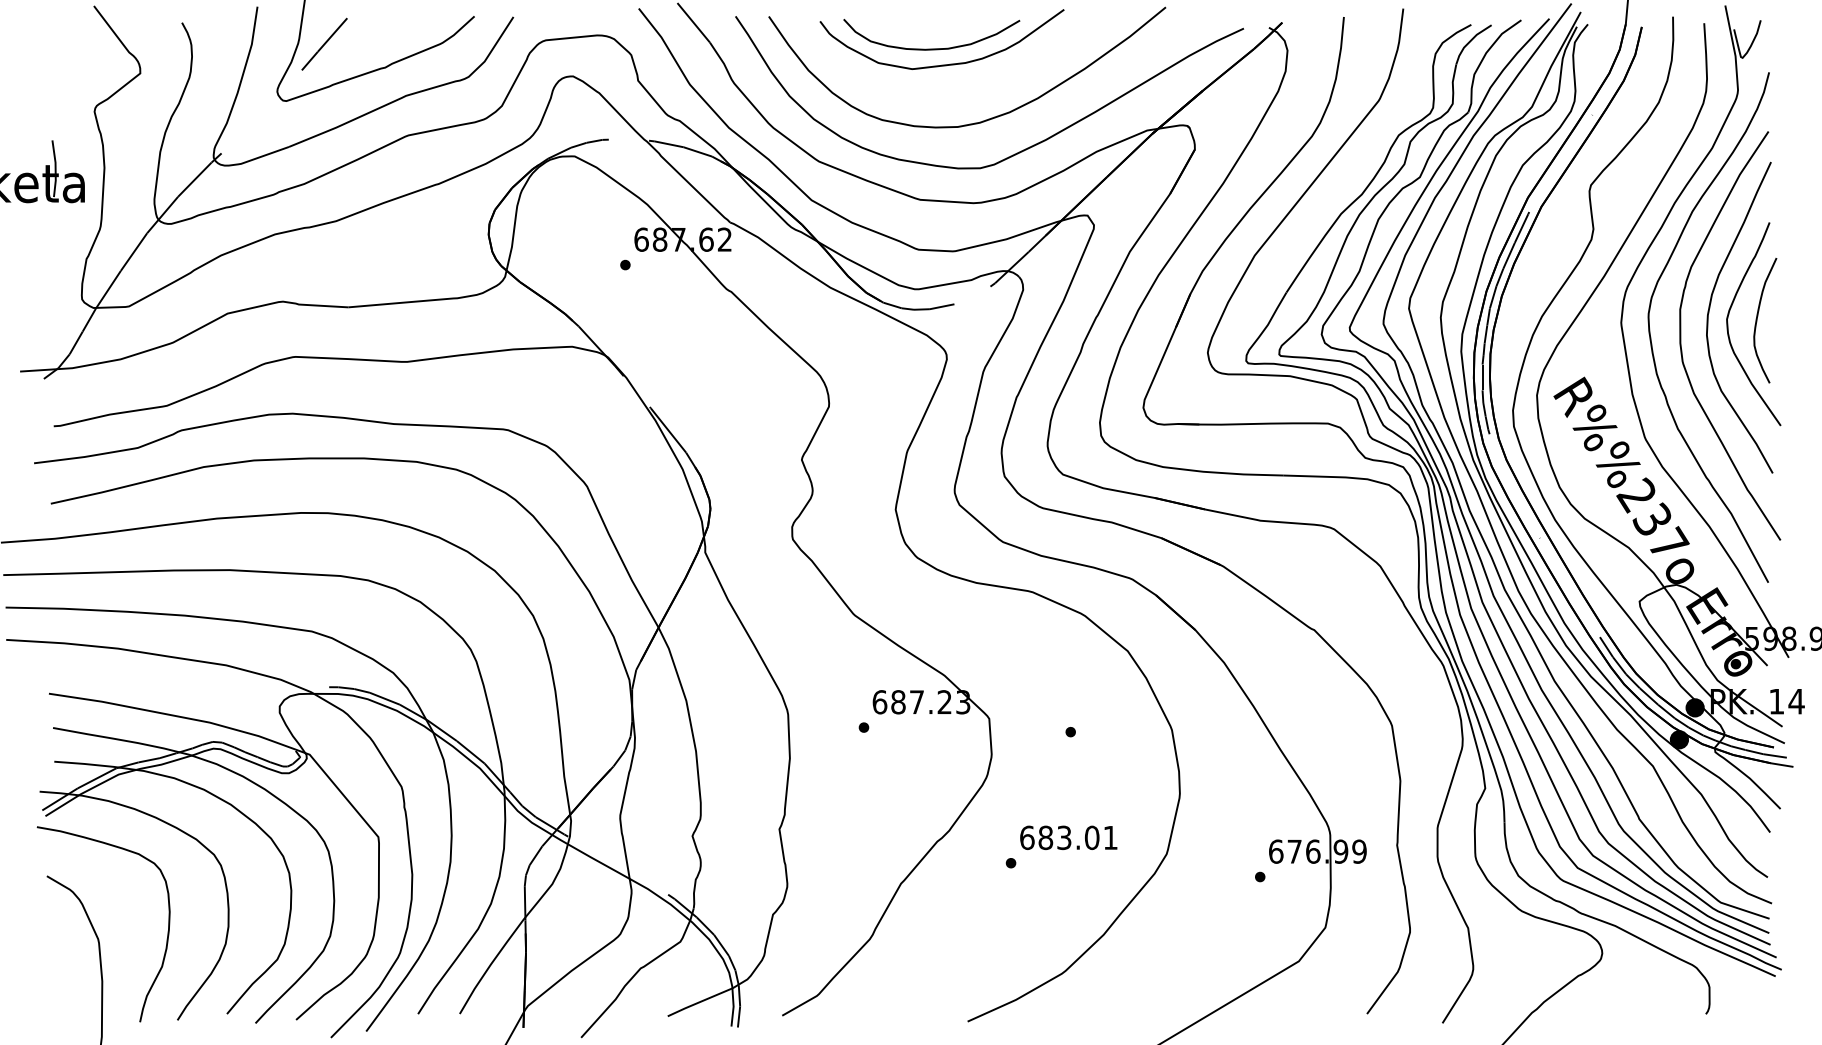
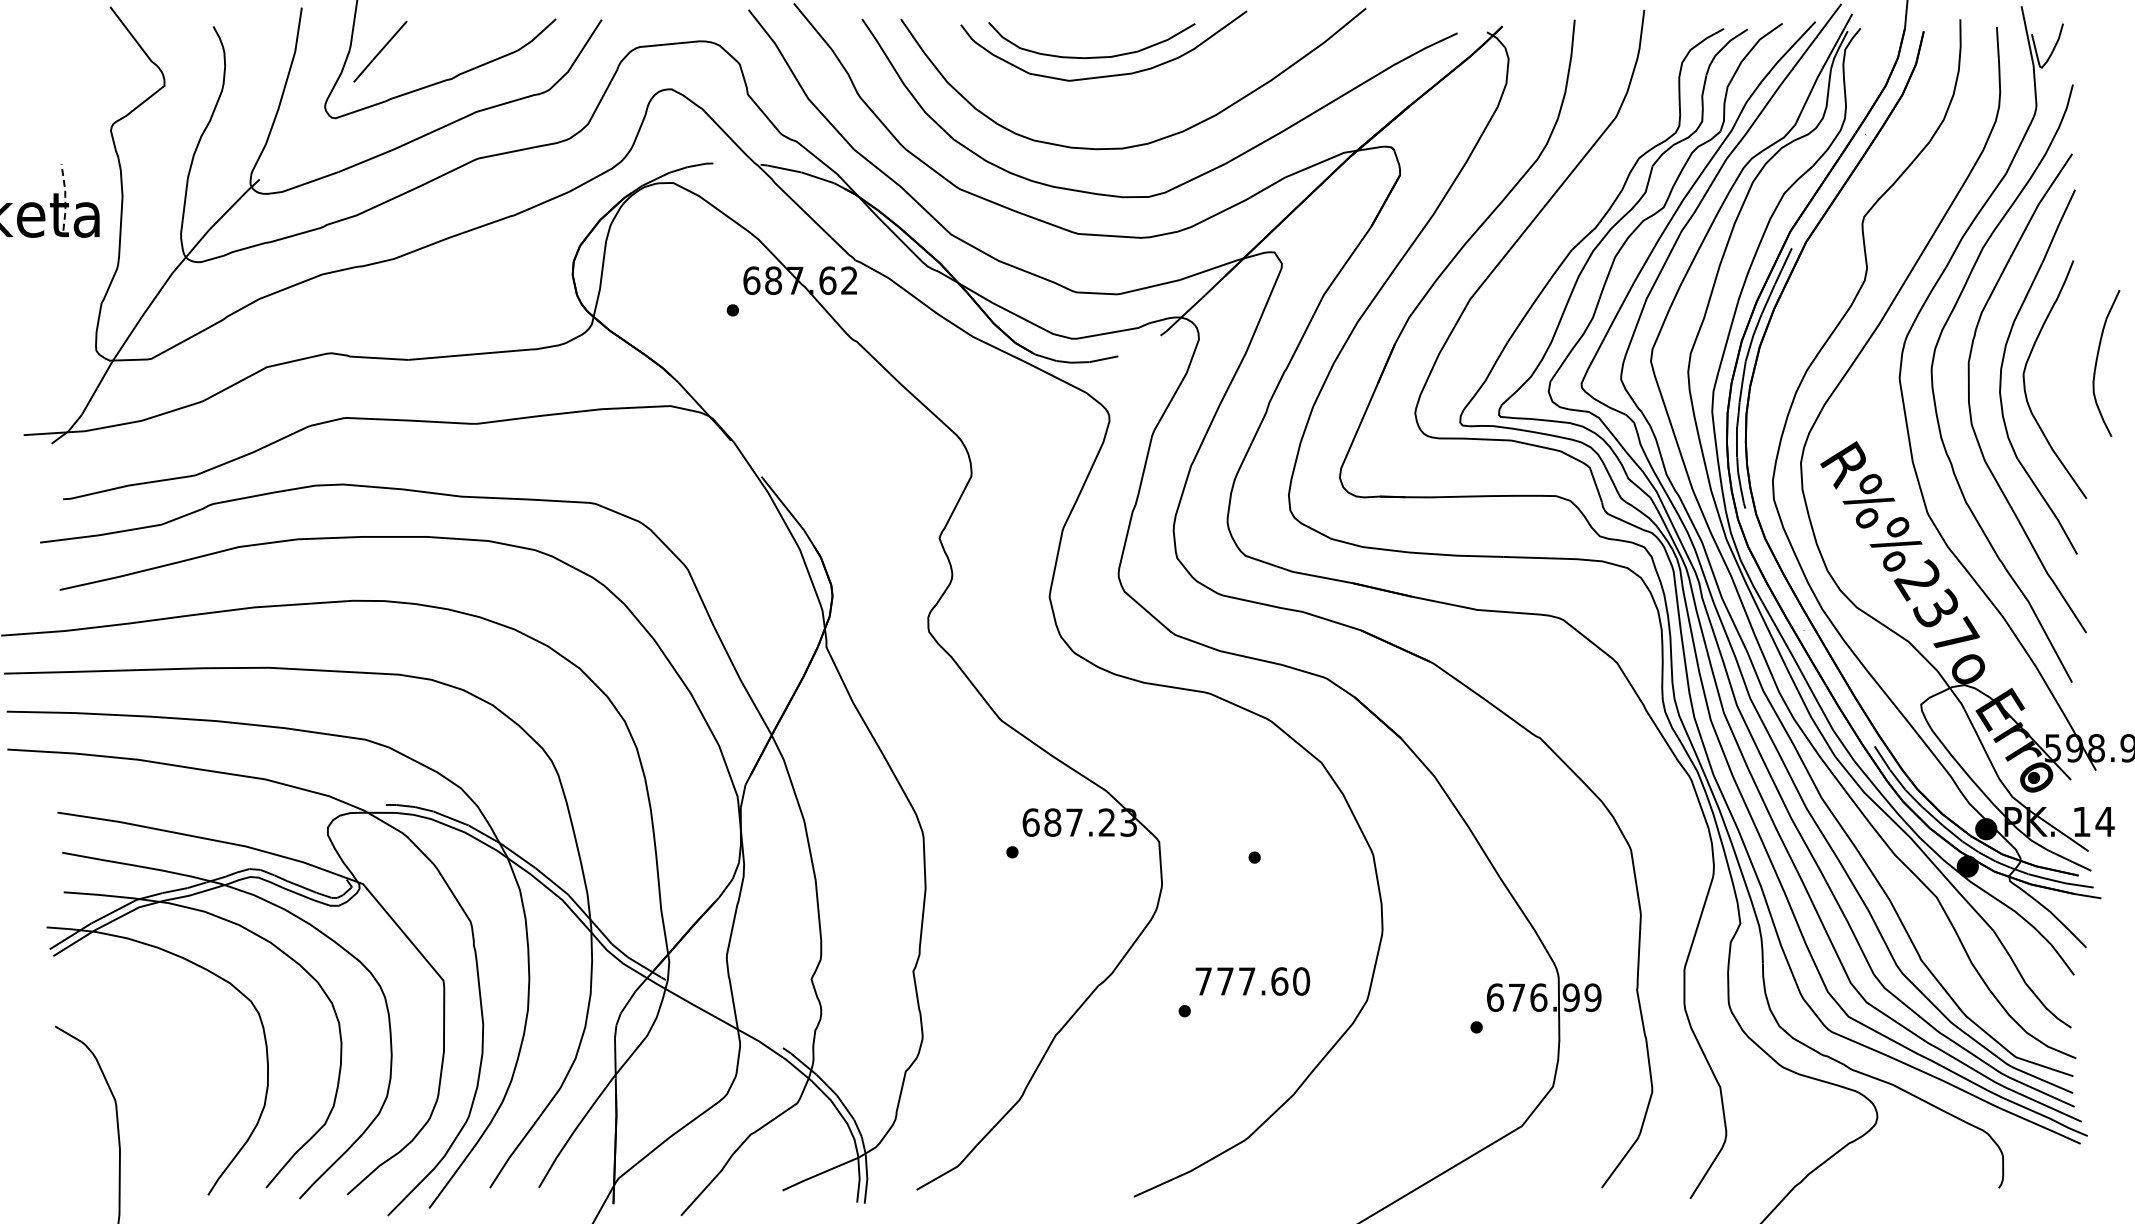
line: (55, 168) -> (65, 197), solid -> dashed
curve: (1757, 319) -> (2097, 362), moved
text: (1068, 837) -> (1252, 981), 683.01 -> 777.60
curve: (167, 931) -> (196, 1091), removed

